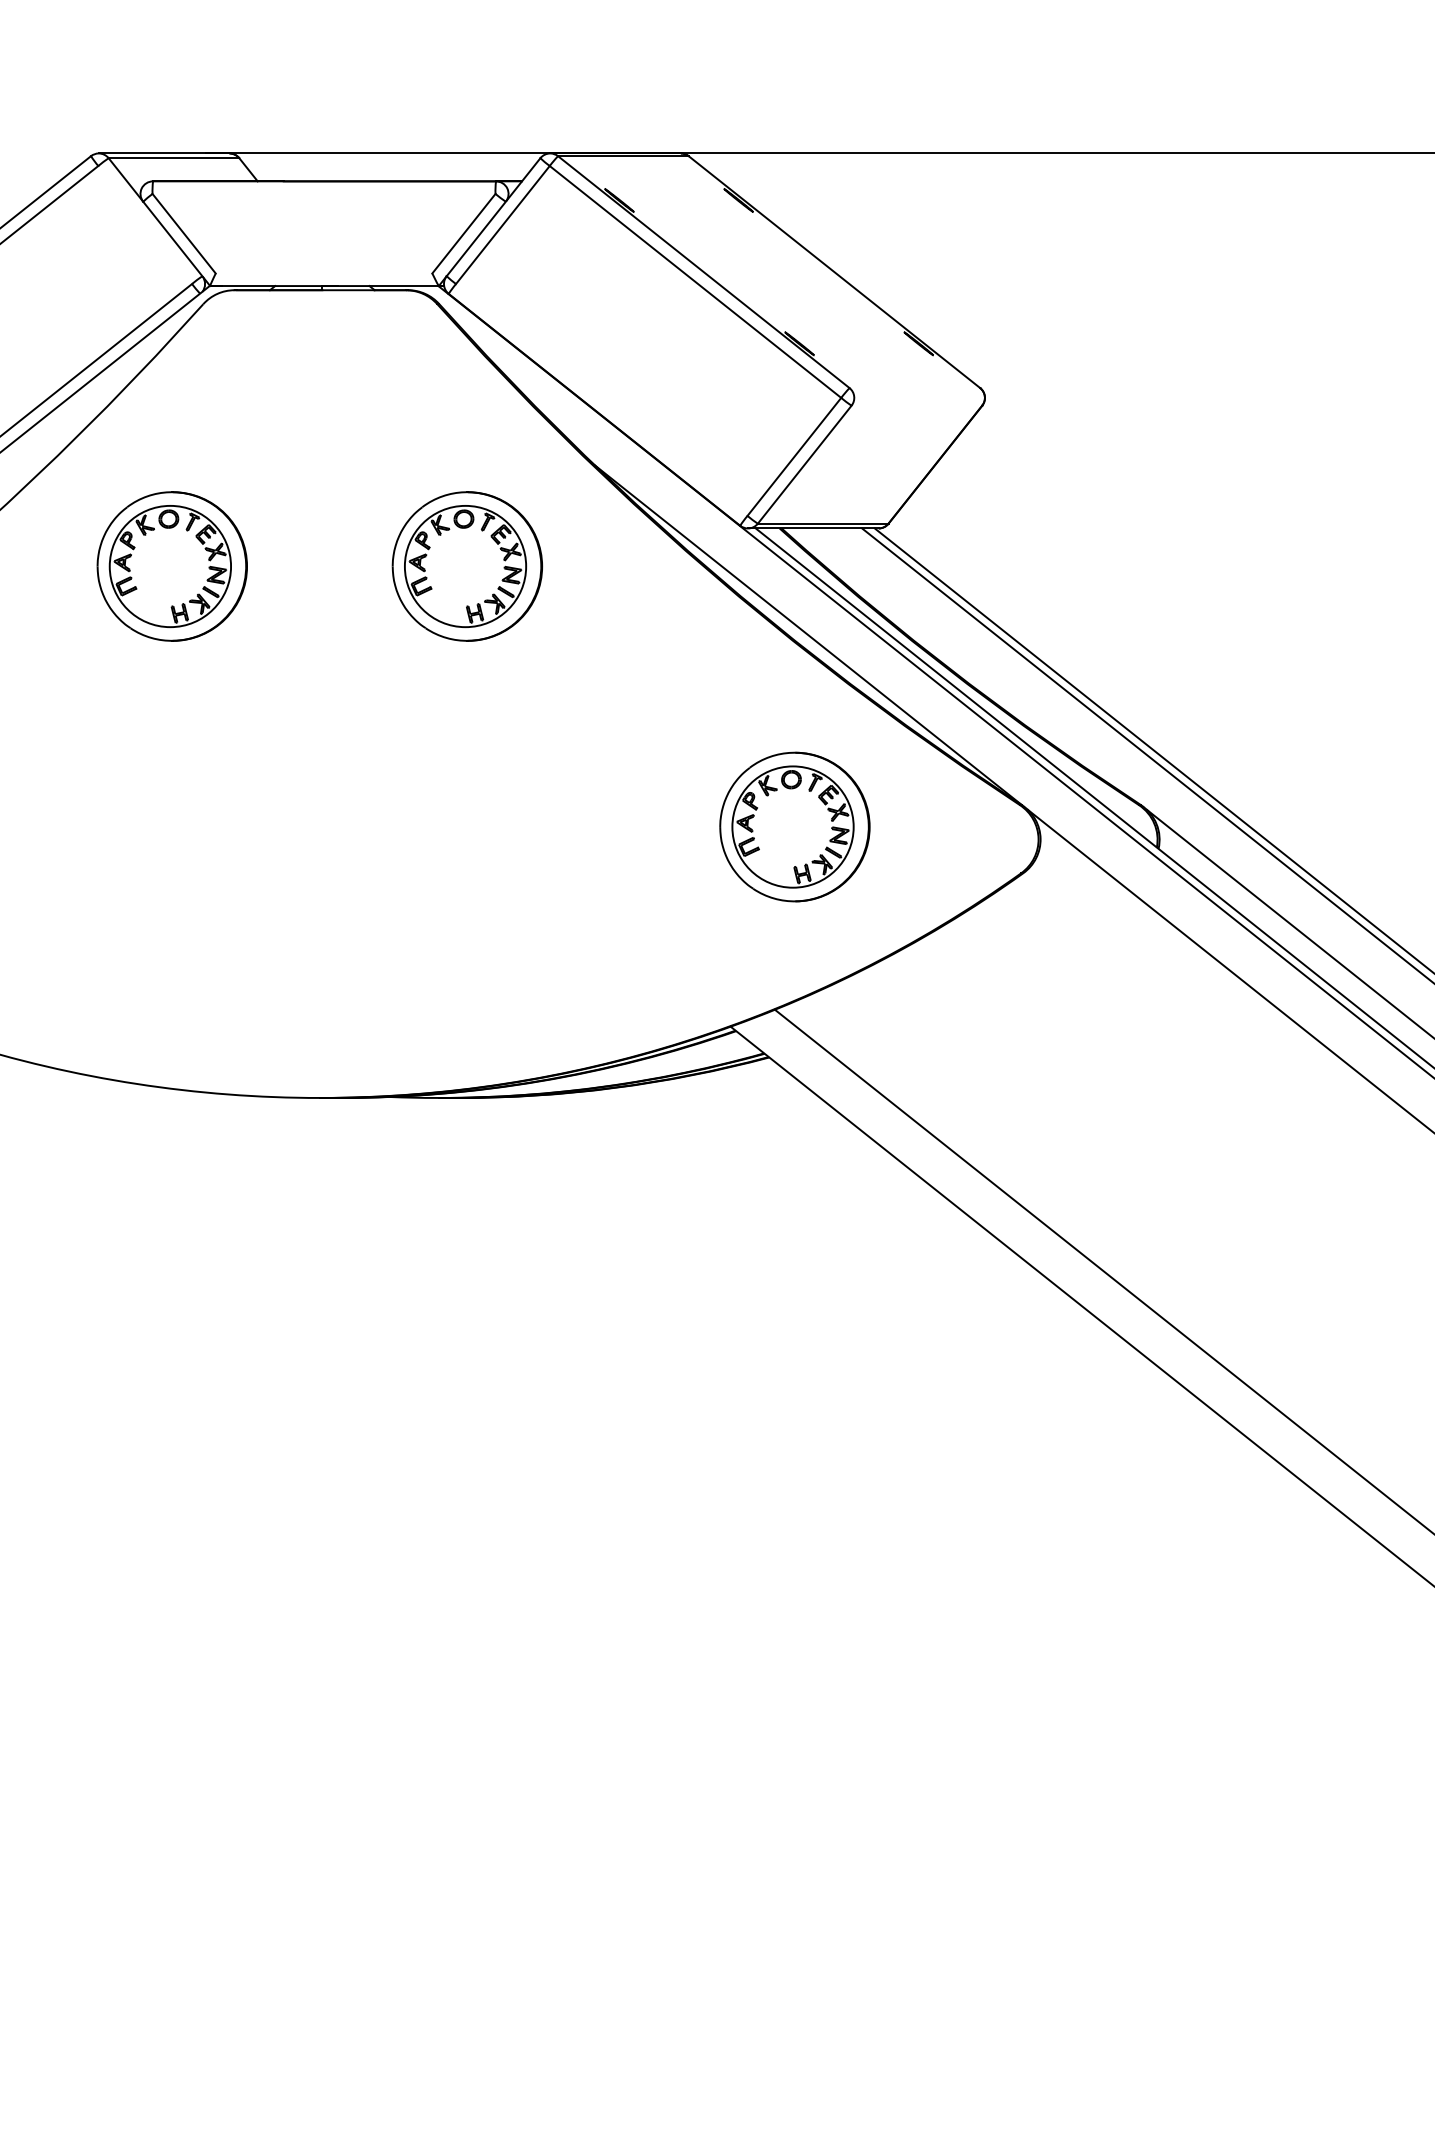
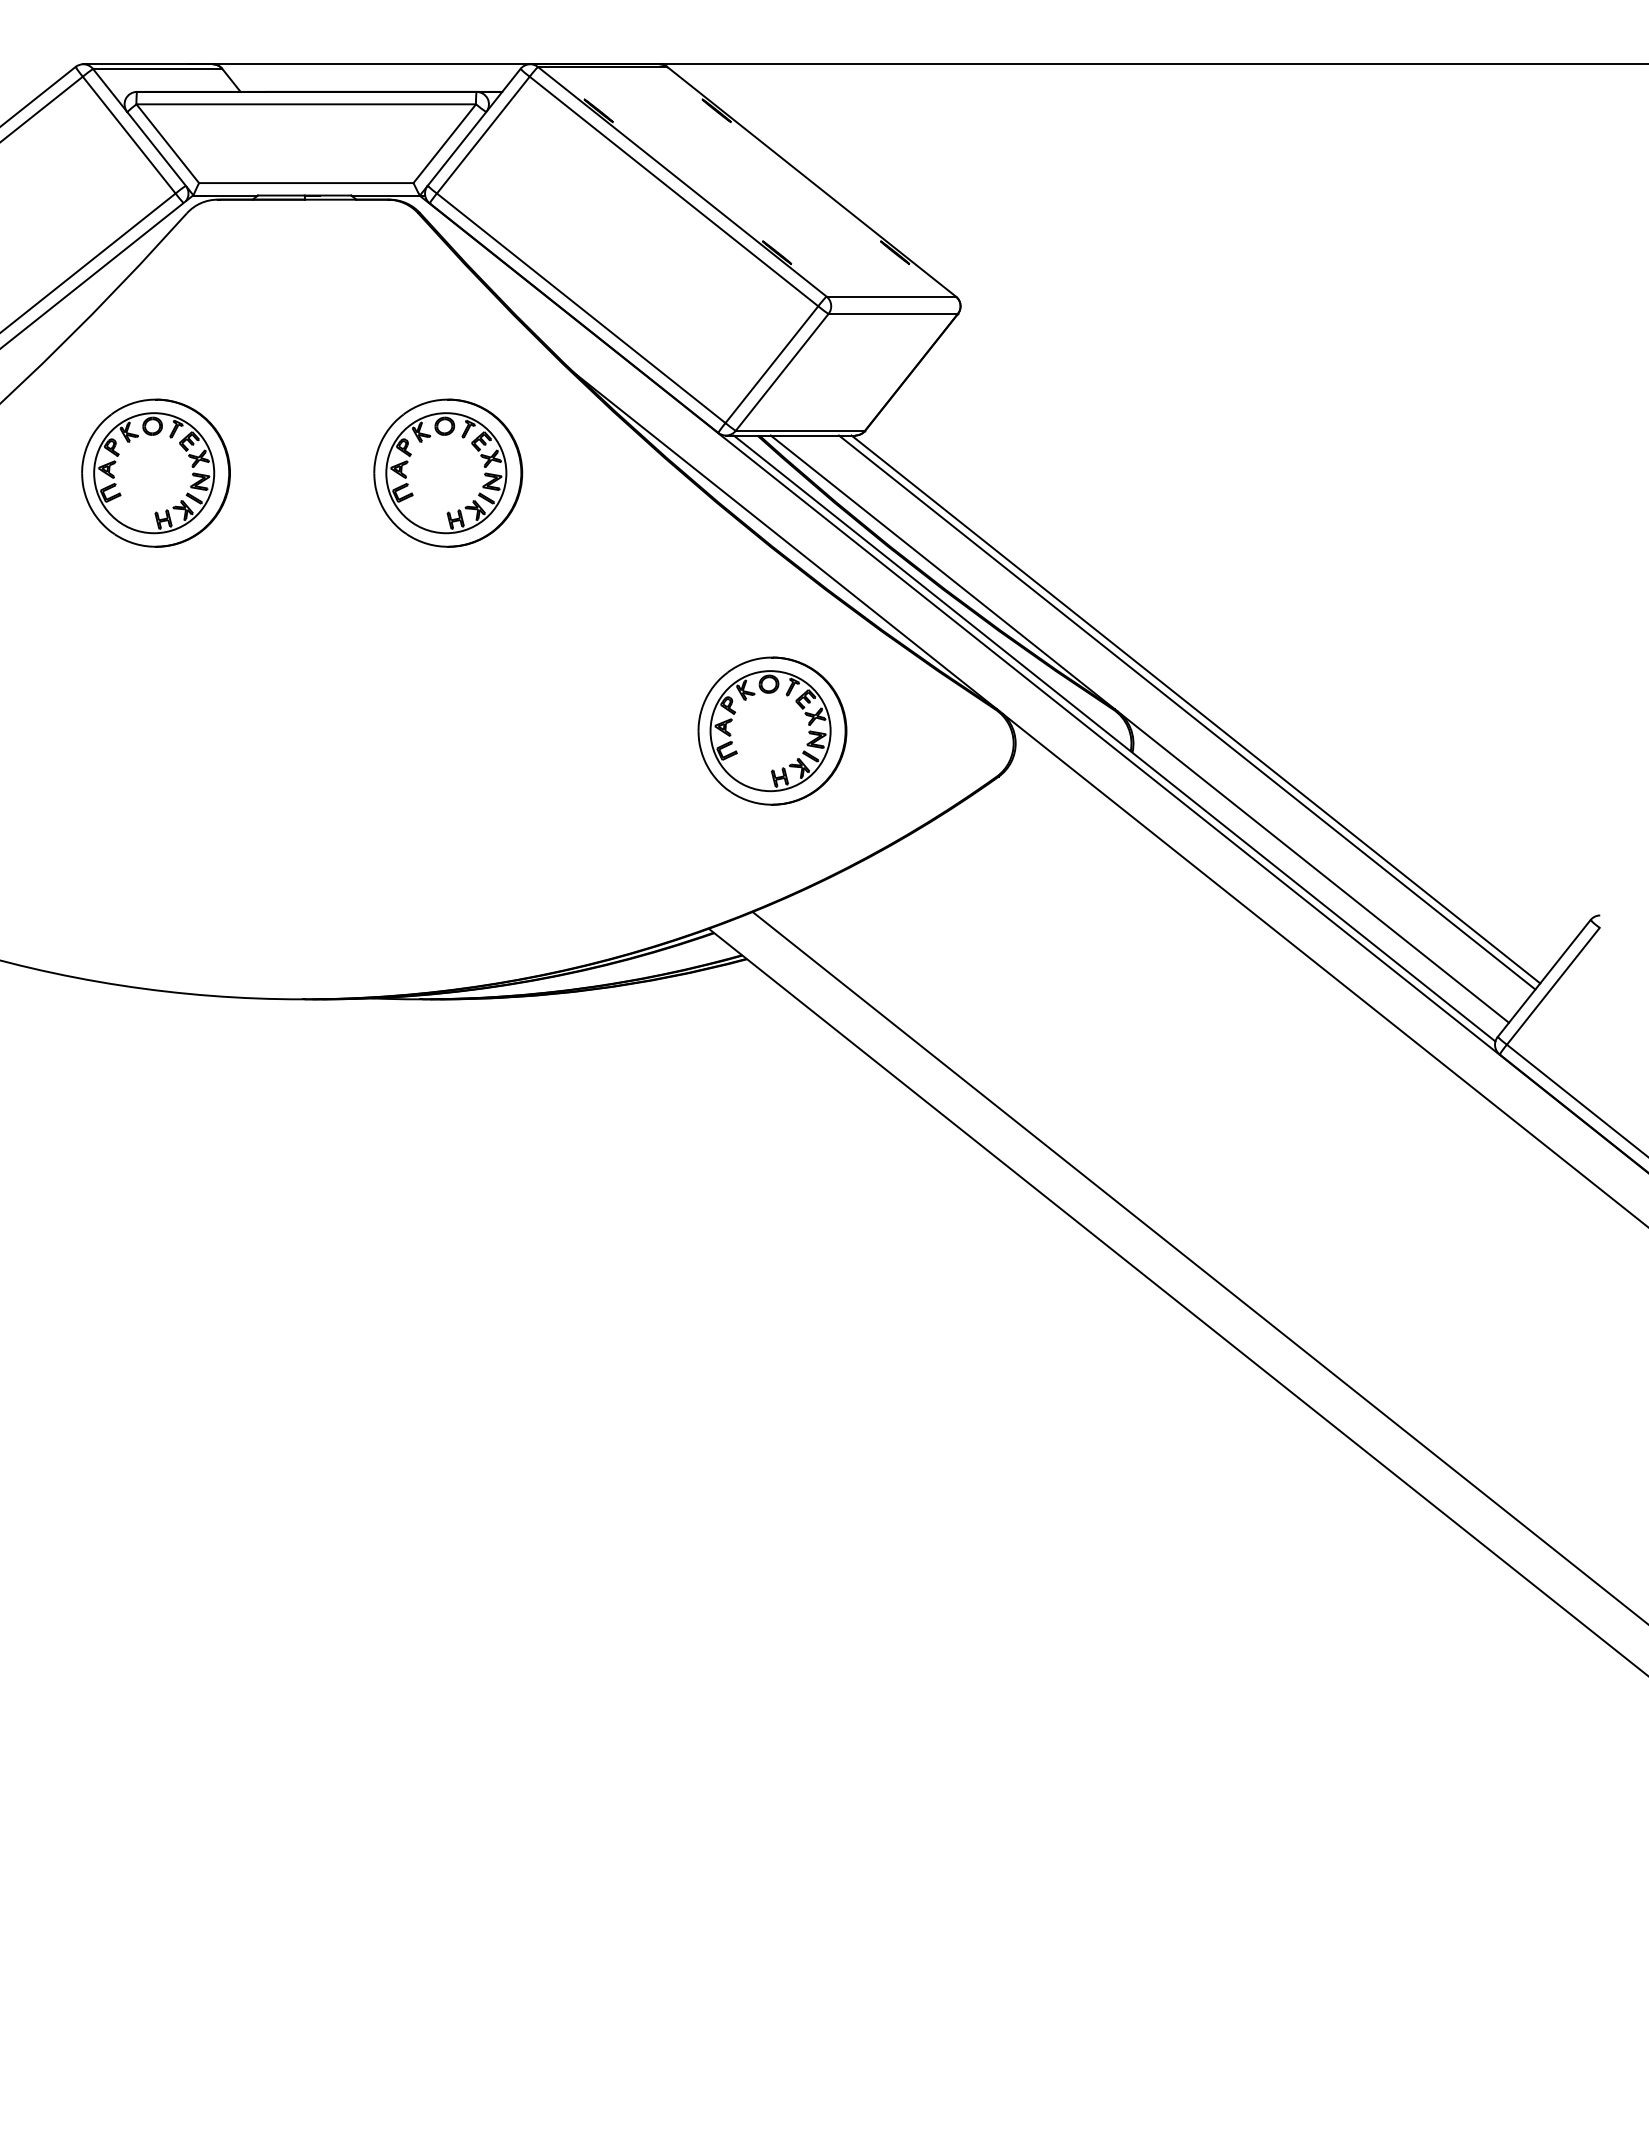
line: (324, 194) -> (306, 104), added
line: (144, 224) -> (128, 134), added
line: (324, 273) -> (306, 183), added
line: (914, 388) -> (890, 296), added
line: (601, 400) -> (580, 308), added
line: (916, 406) -> (892, 314), added
line: (966, 666) -> (942, 572), added

